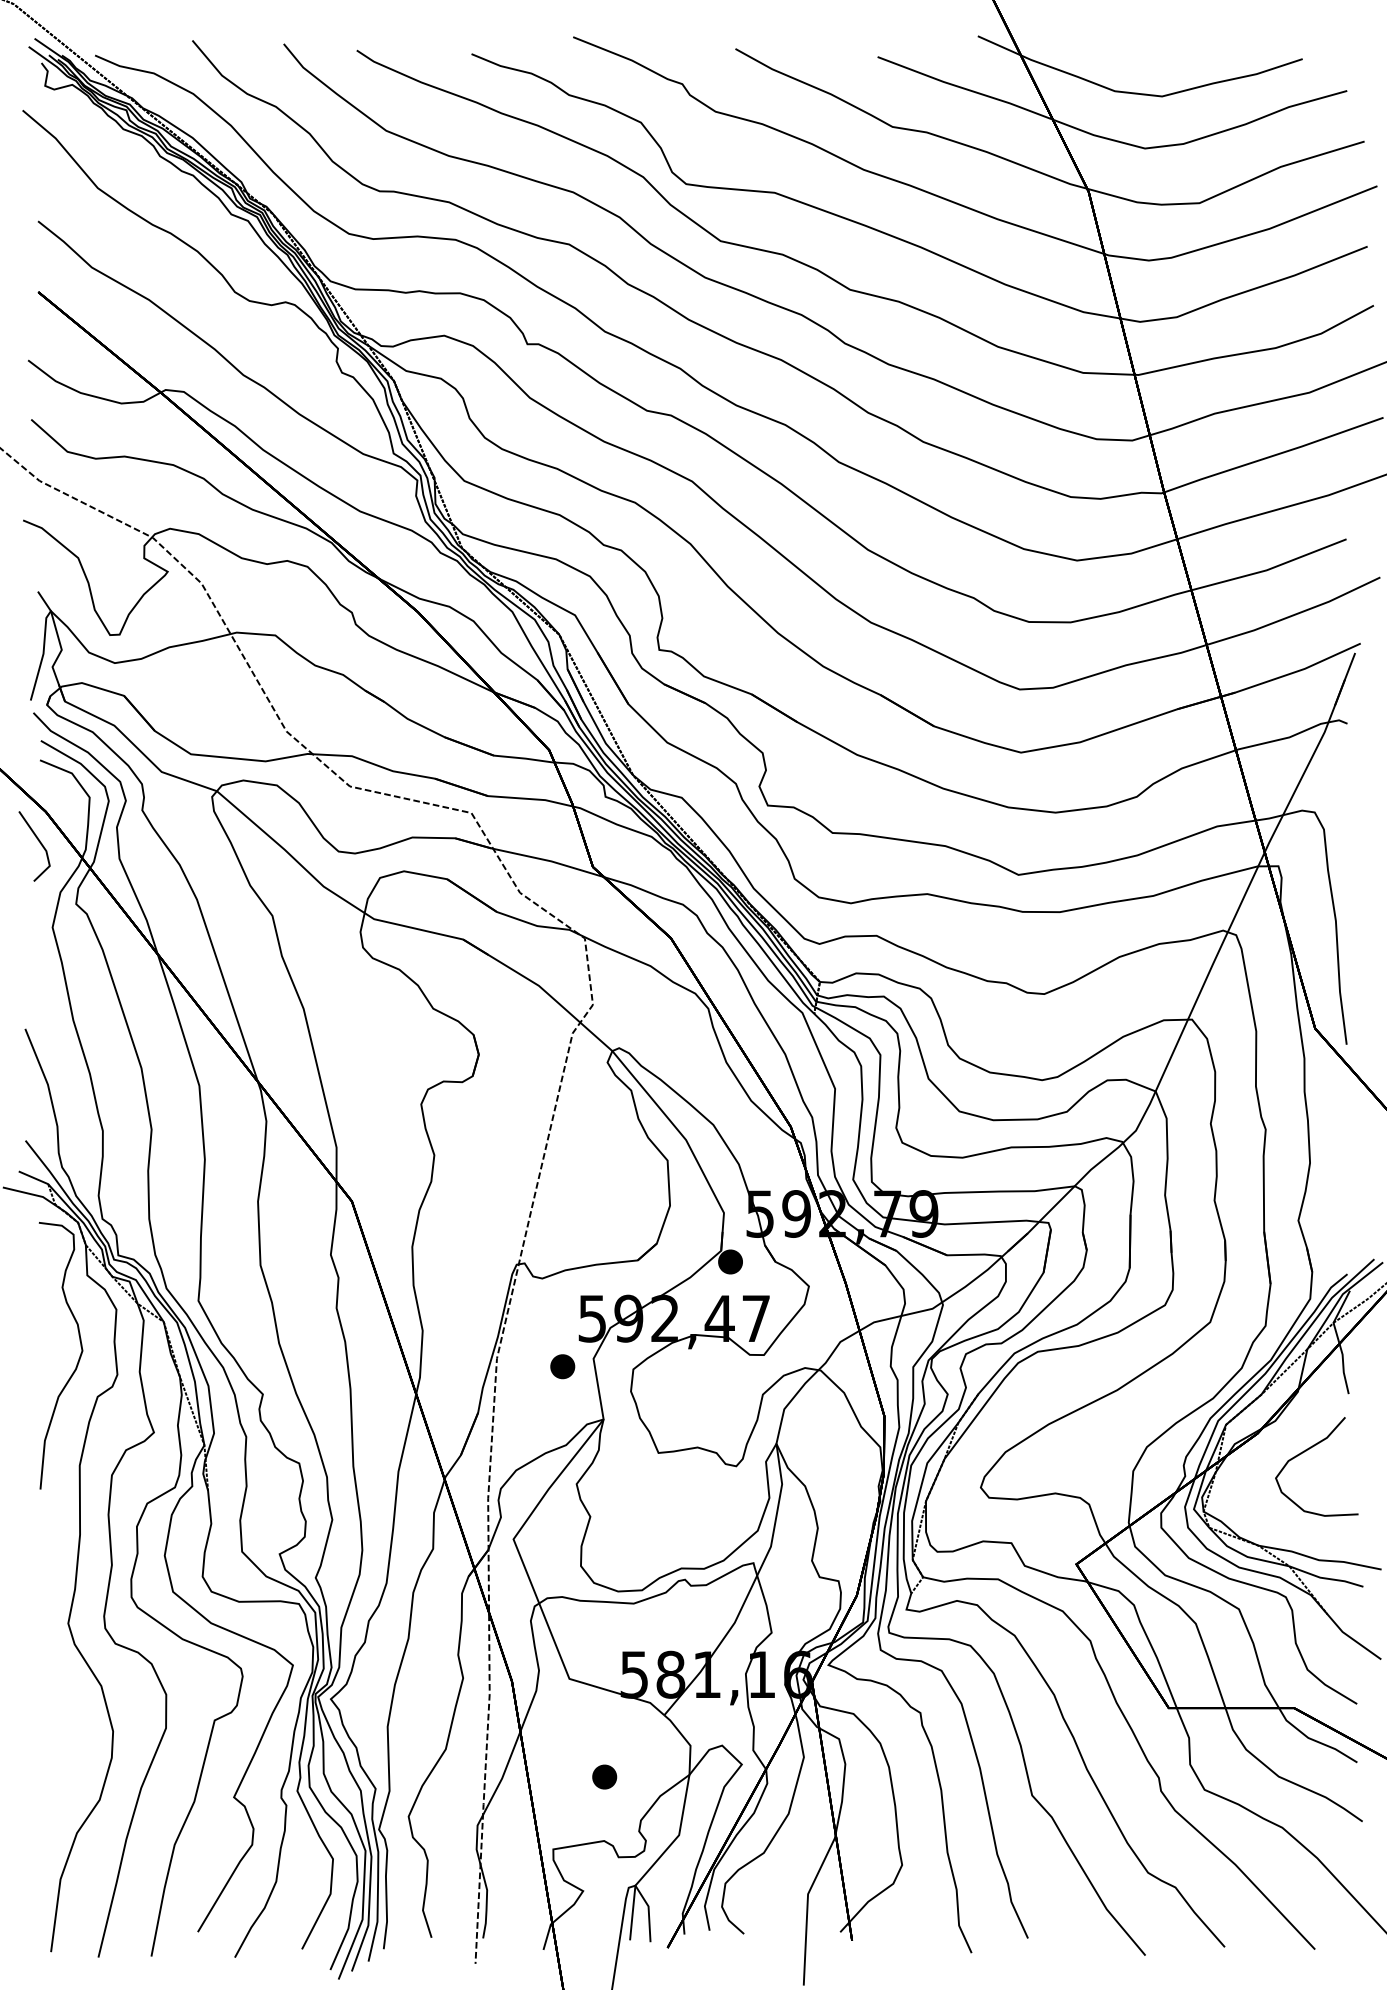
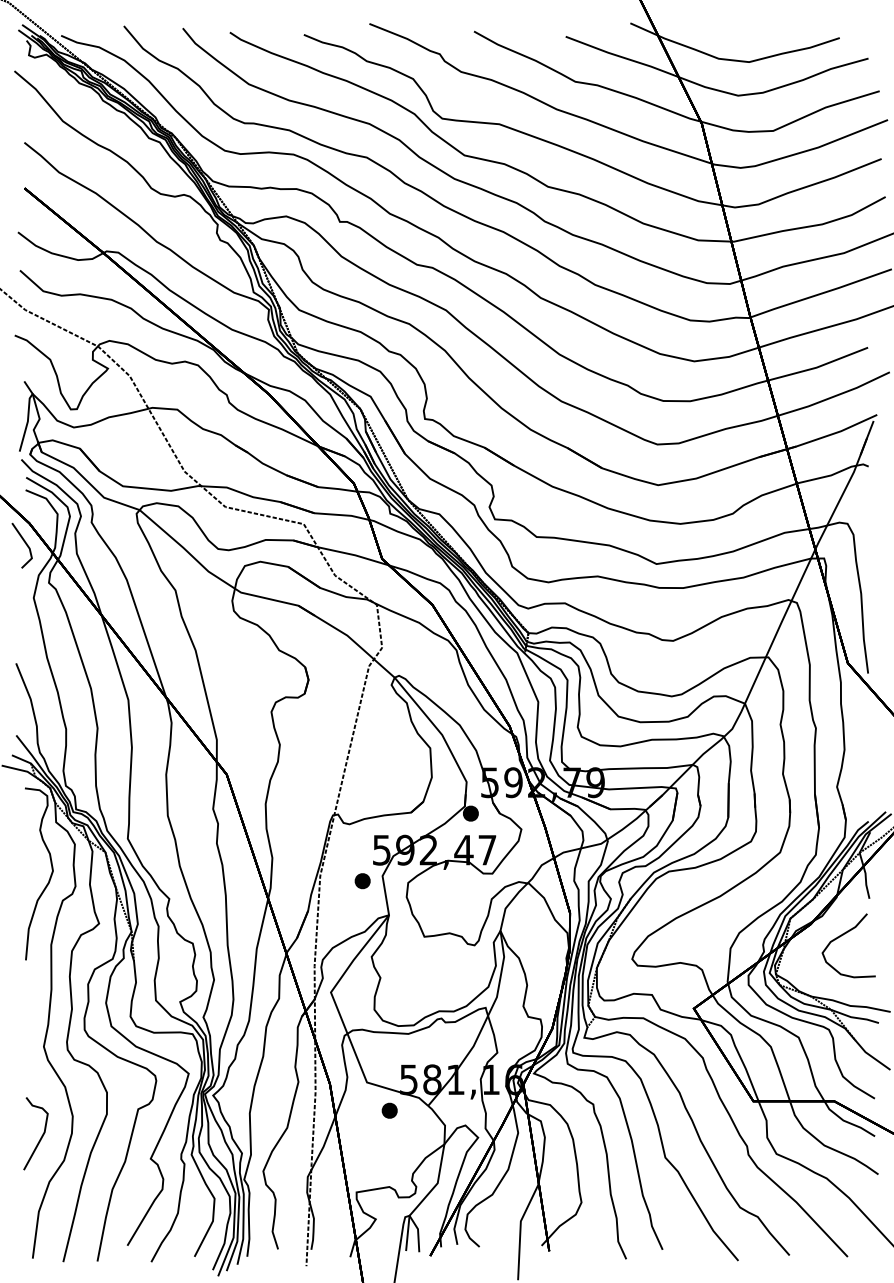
curve: (64, 1761) -> (41, 1135), added
part: (604, 1776) -> (389, 1110), moved

